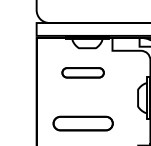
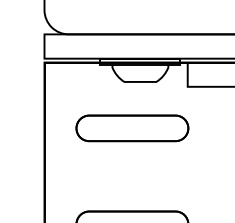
part: (82, 72) -> (131, 127), size x1.43

